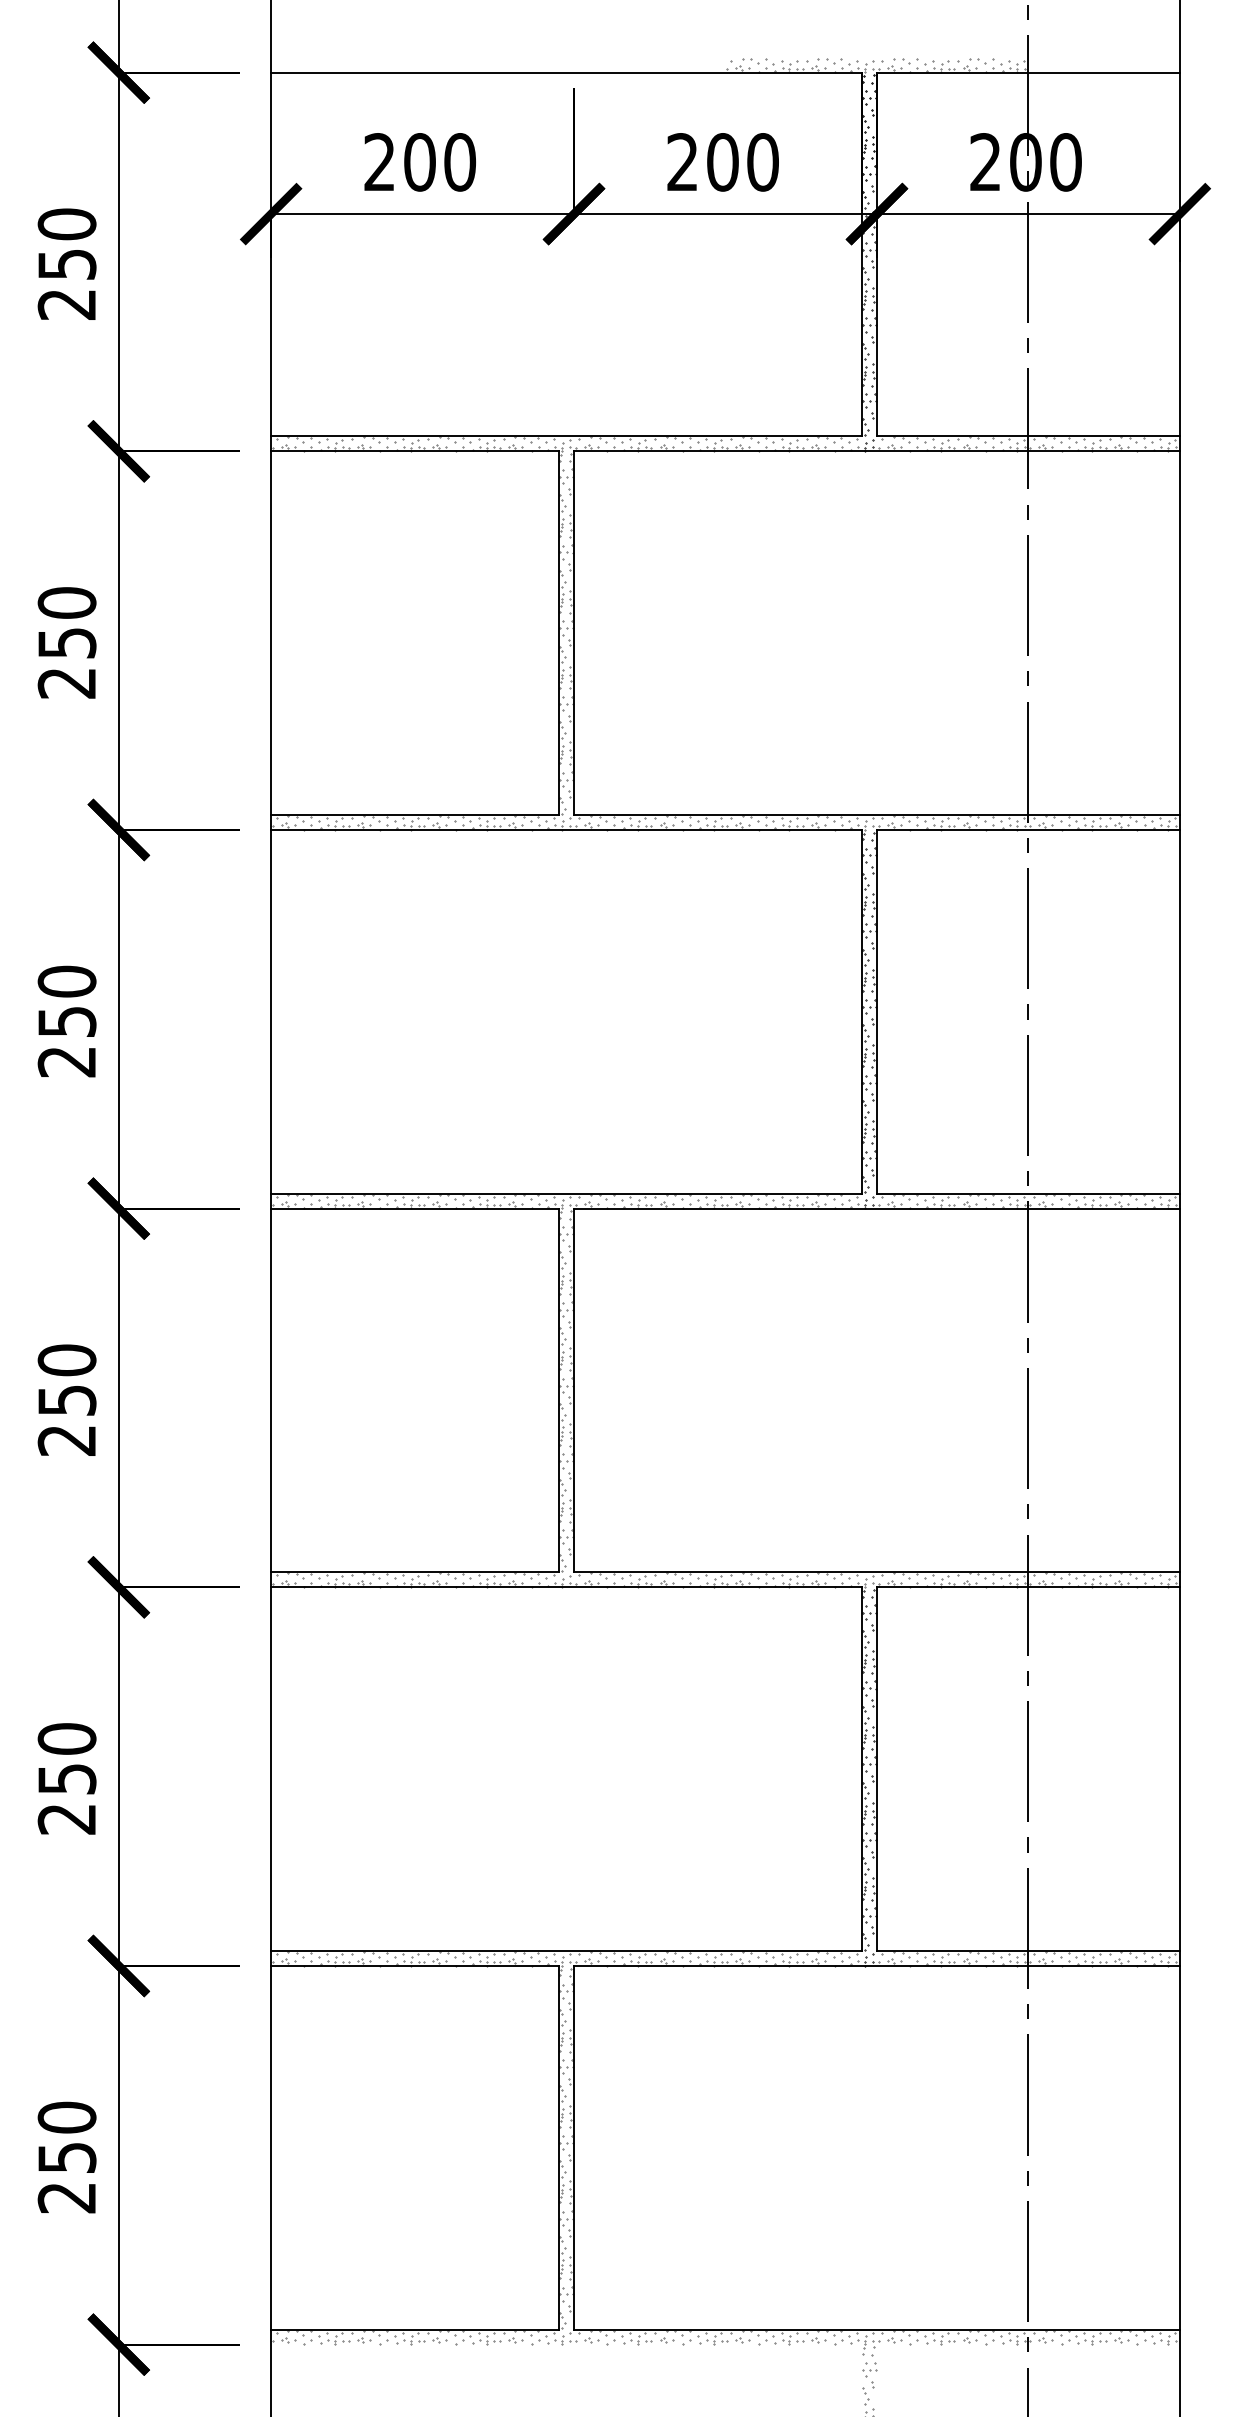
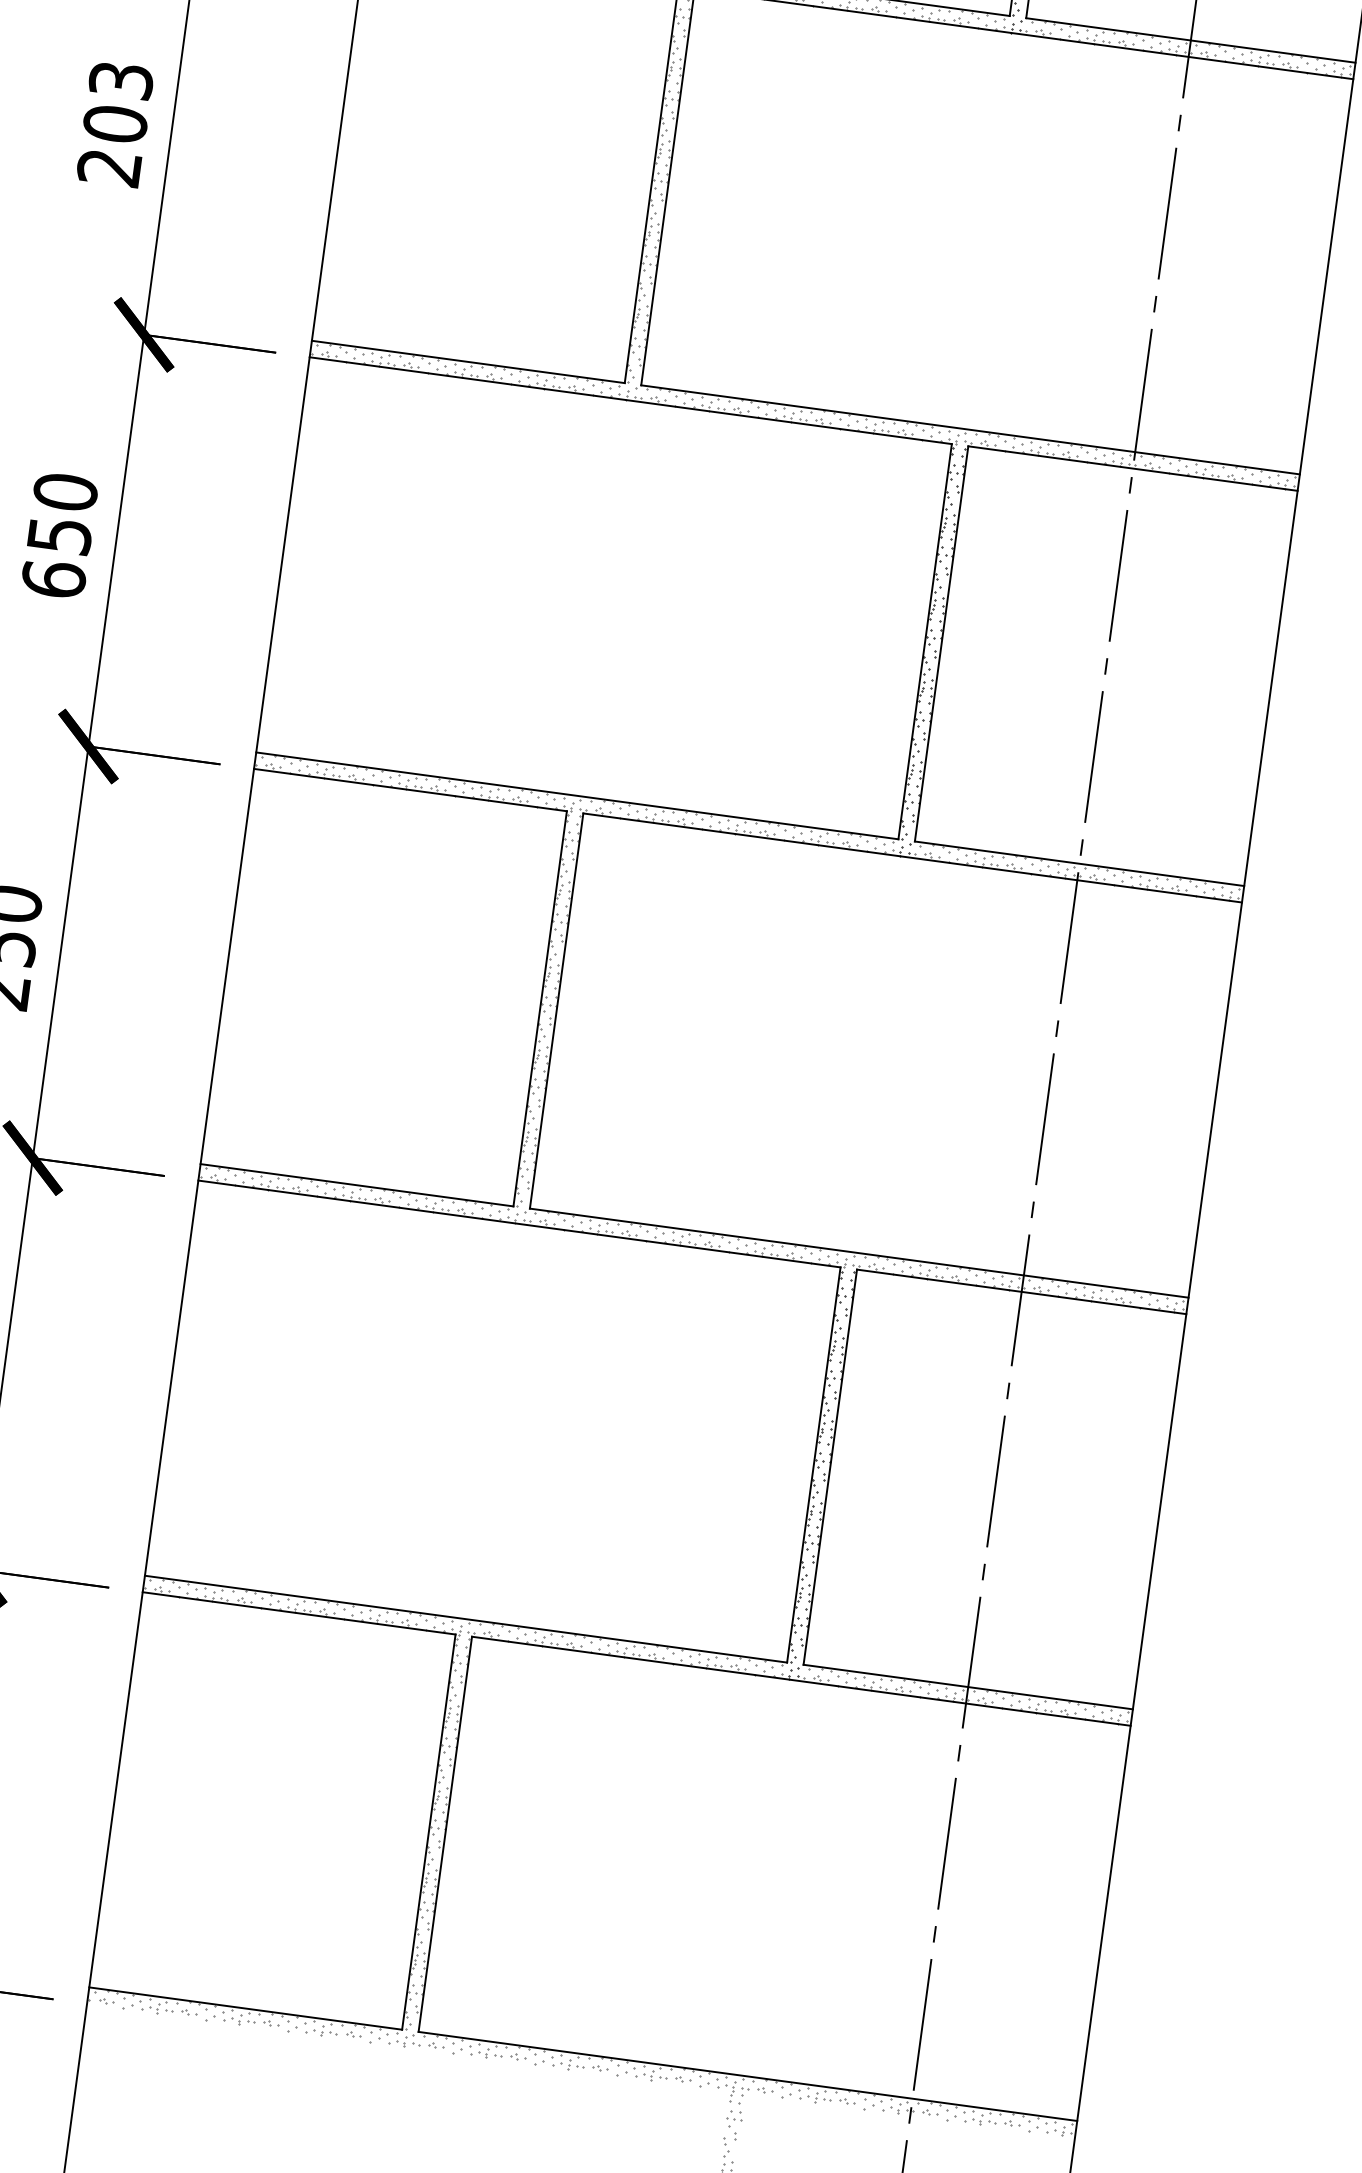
text: (66, 622) -> (117, 101), 250 -> 203
text: (66, 1061) -> (53, 578), 250 -> 650

